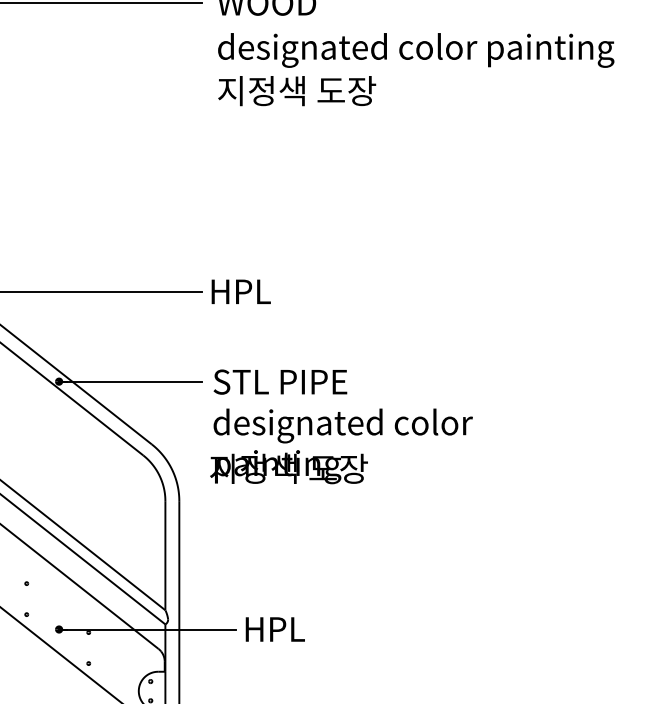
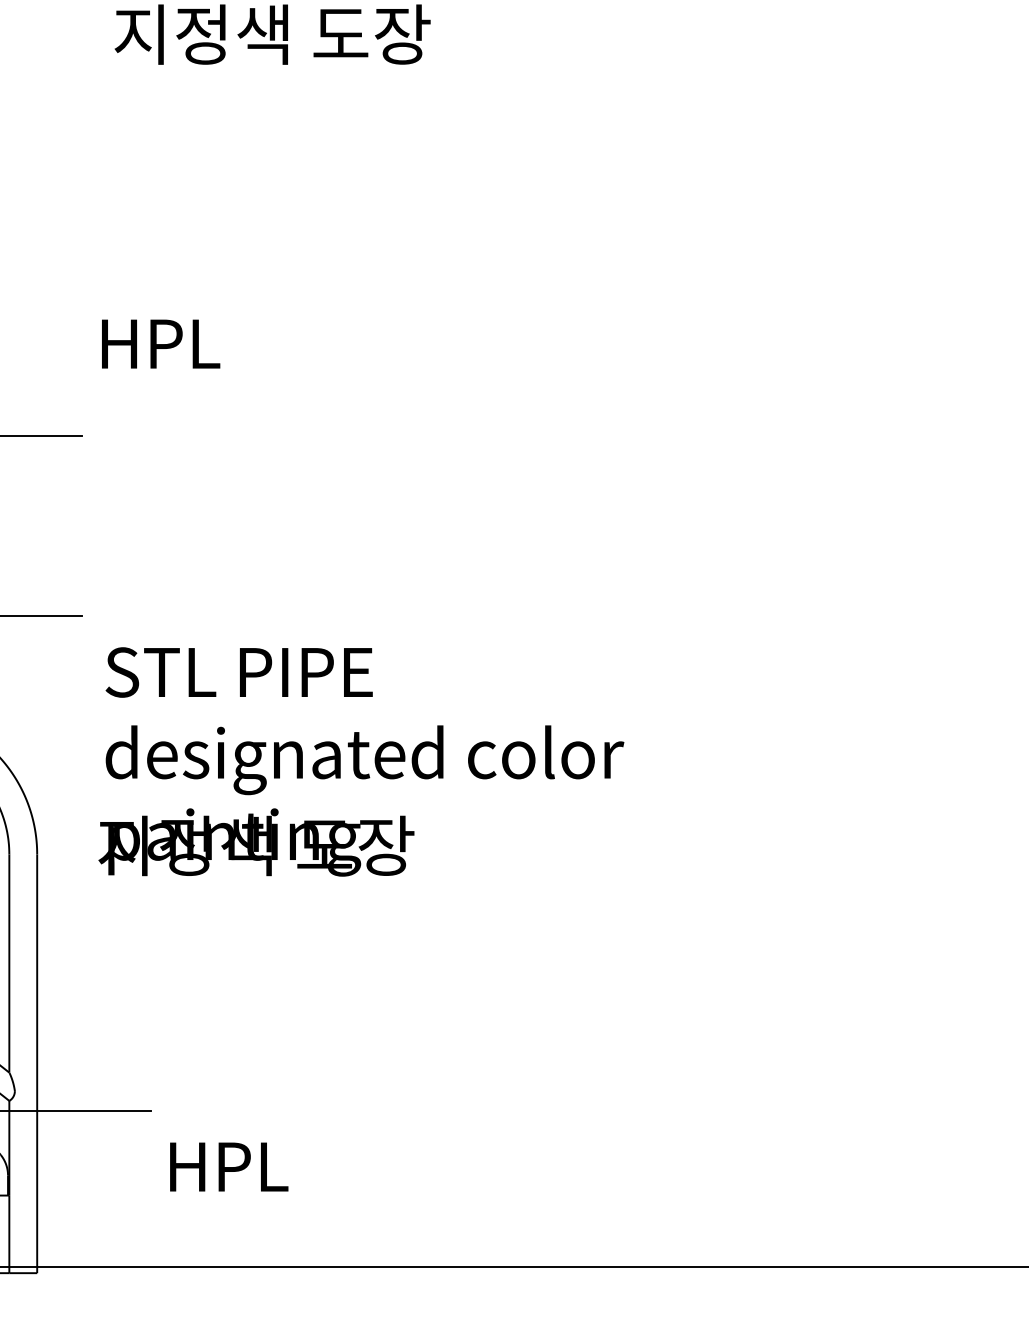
text: (240, 291) -> (159, 343), moved
text: (341, 426) -> (361, 761), moved
text: (274, 629) -> (227, 1167), moved

